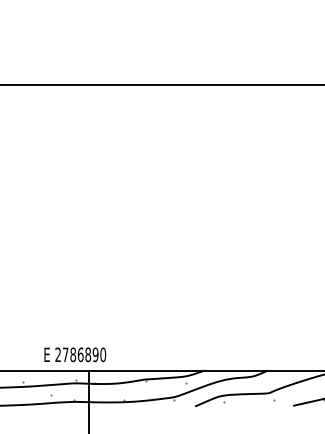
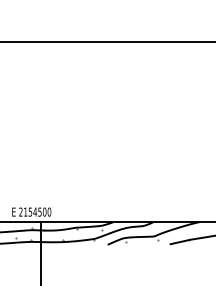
text: (81, 353) -> (35, 211), 2786890 -> 2154500

